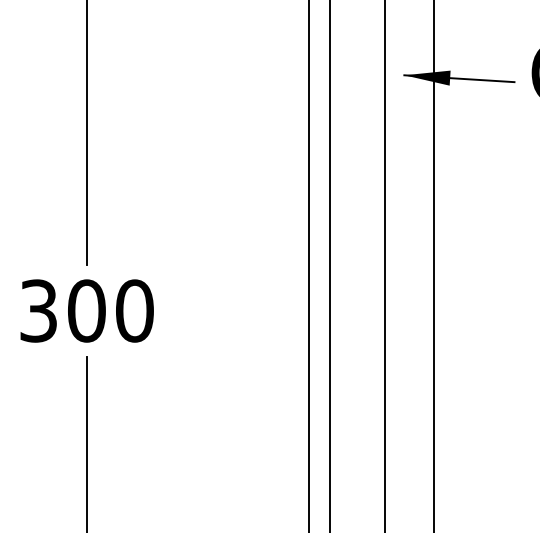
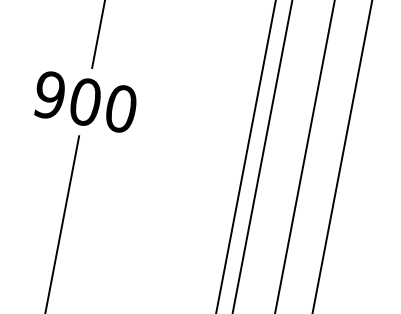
text: (38, 310) -> (49, 94), 300 -> 900

